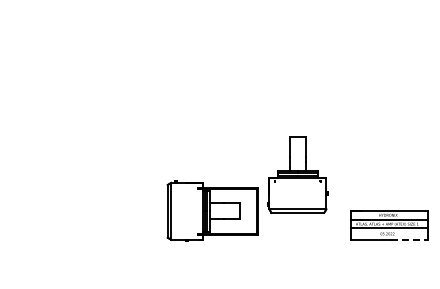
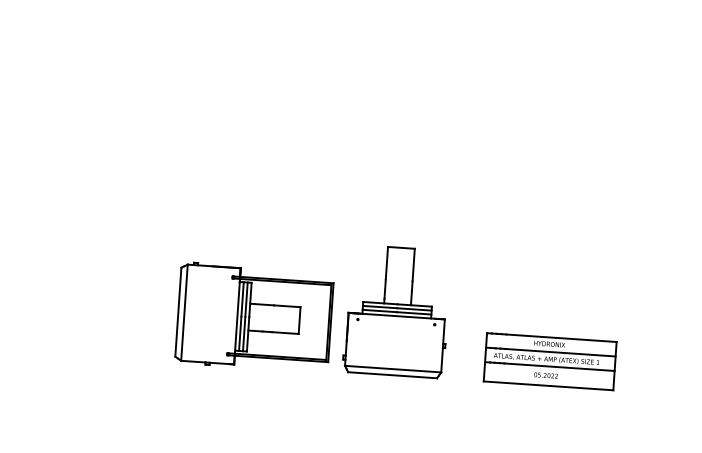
part: (297, 174) -> (396, 310), moved
line: (409, 239) -> (582, 387), dashed -> solid

